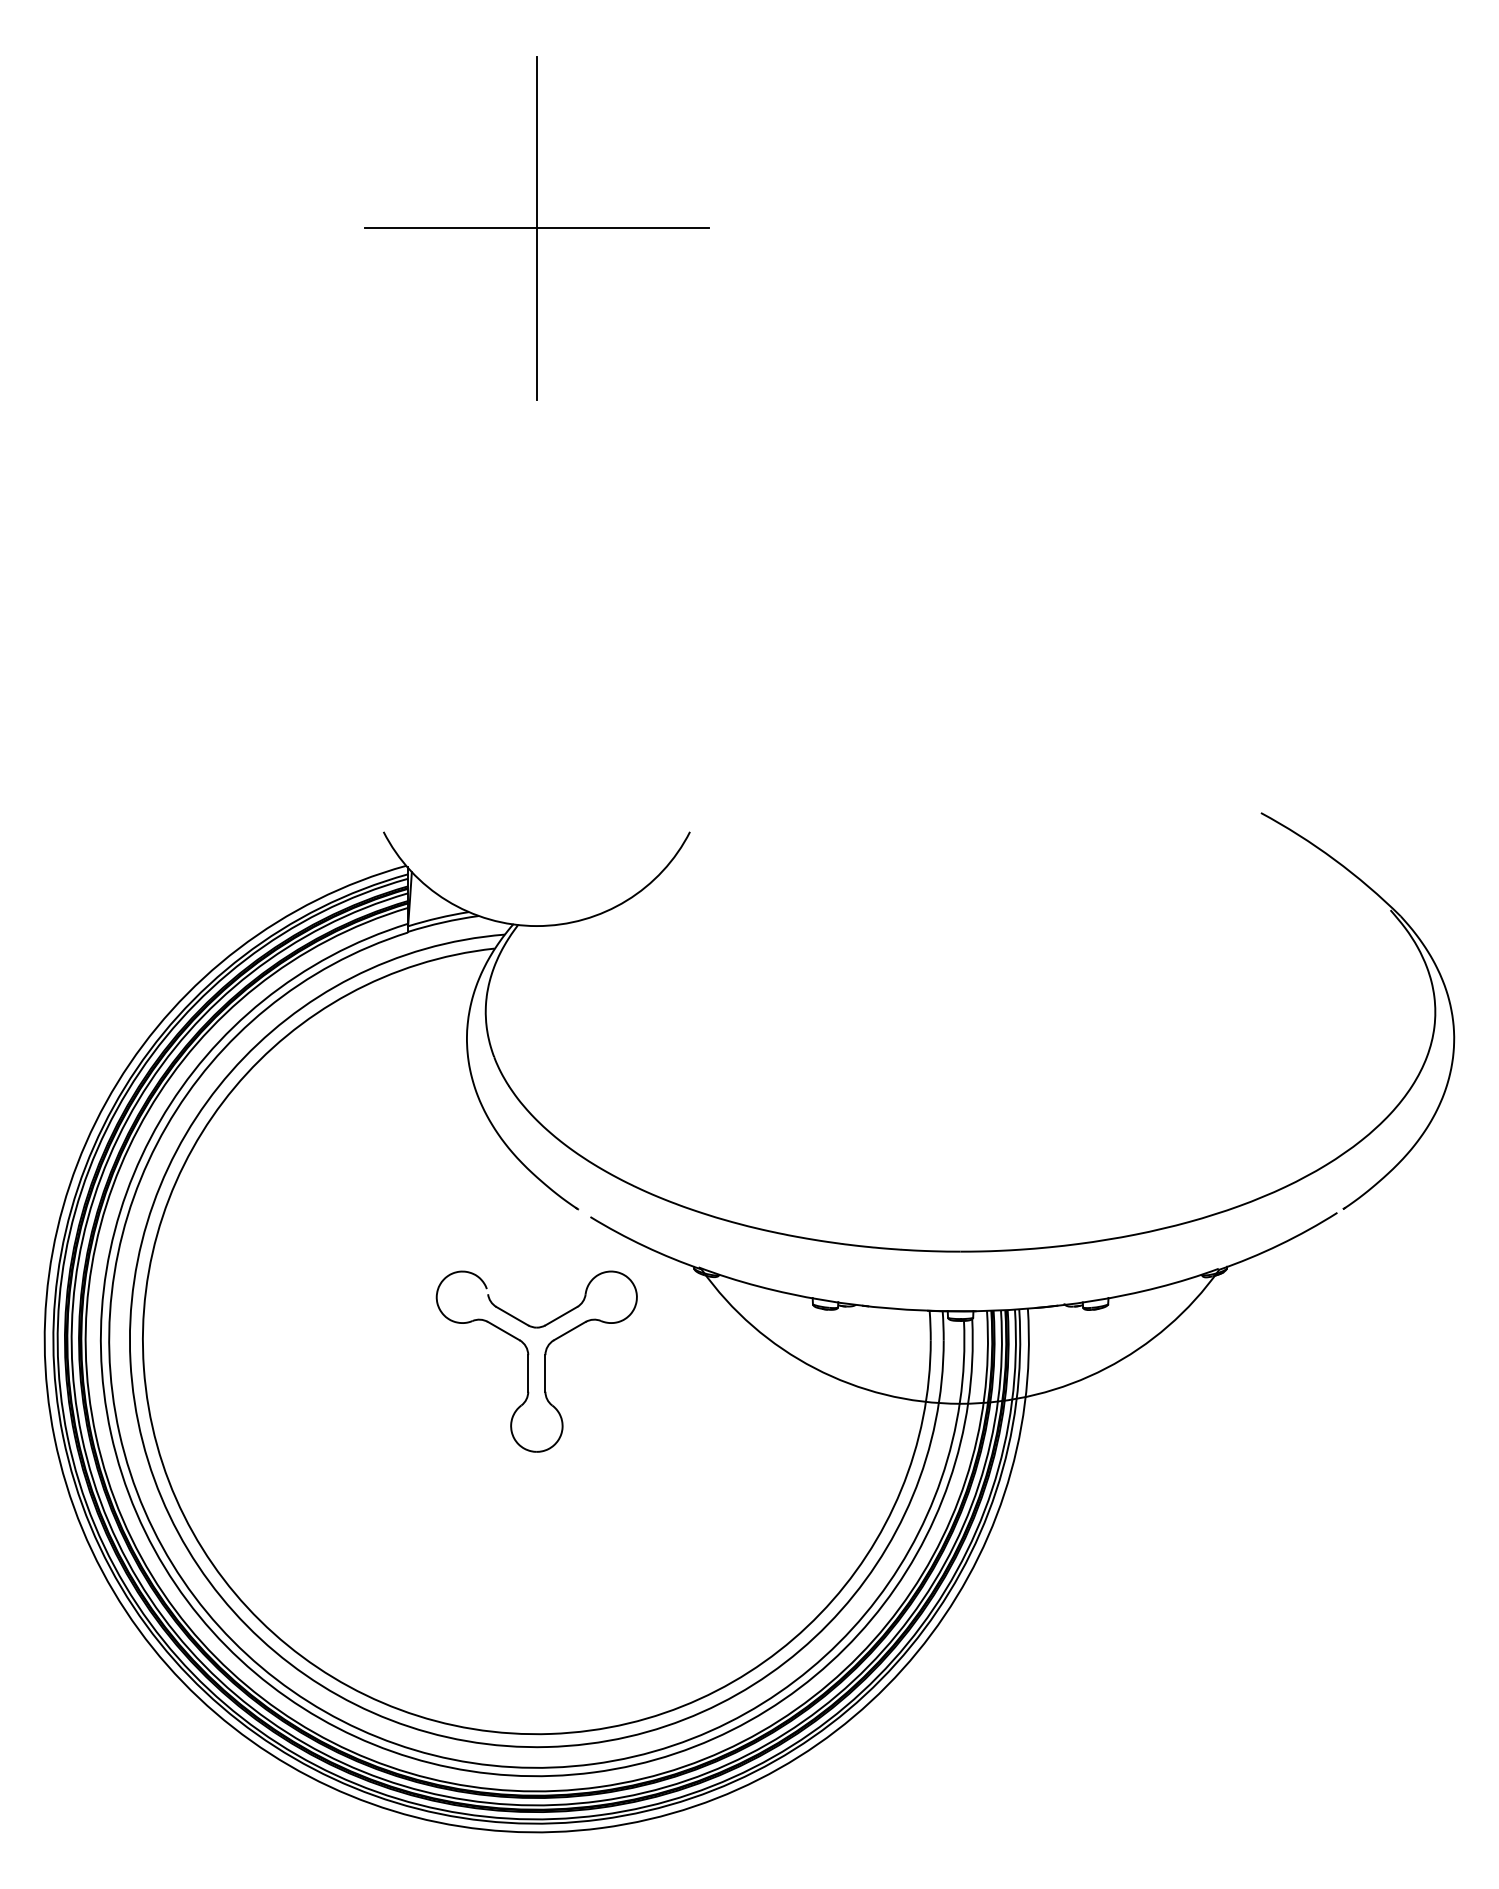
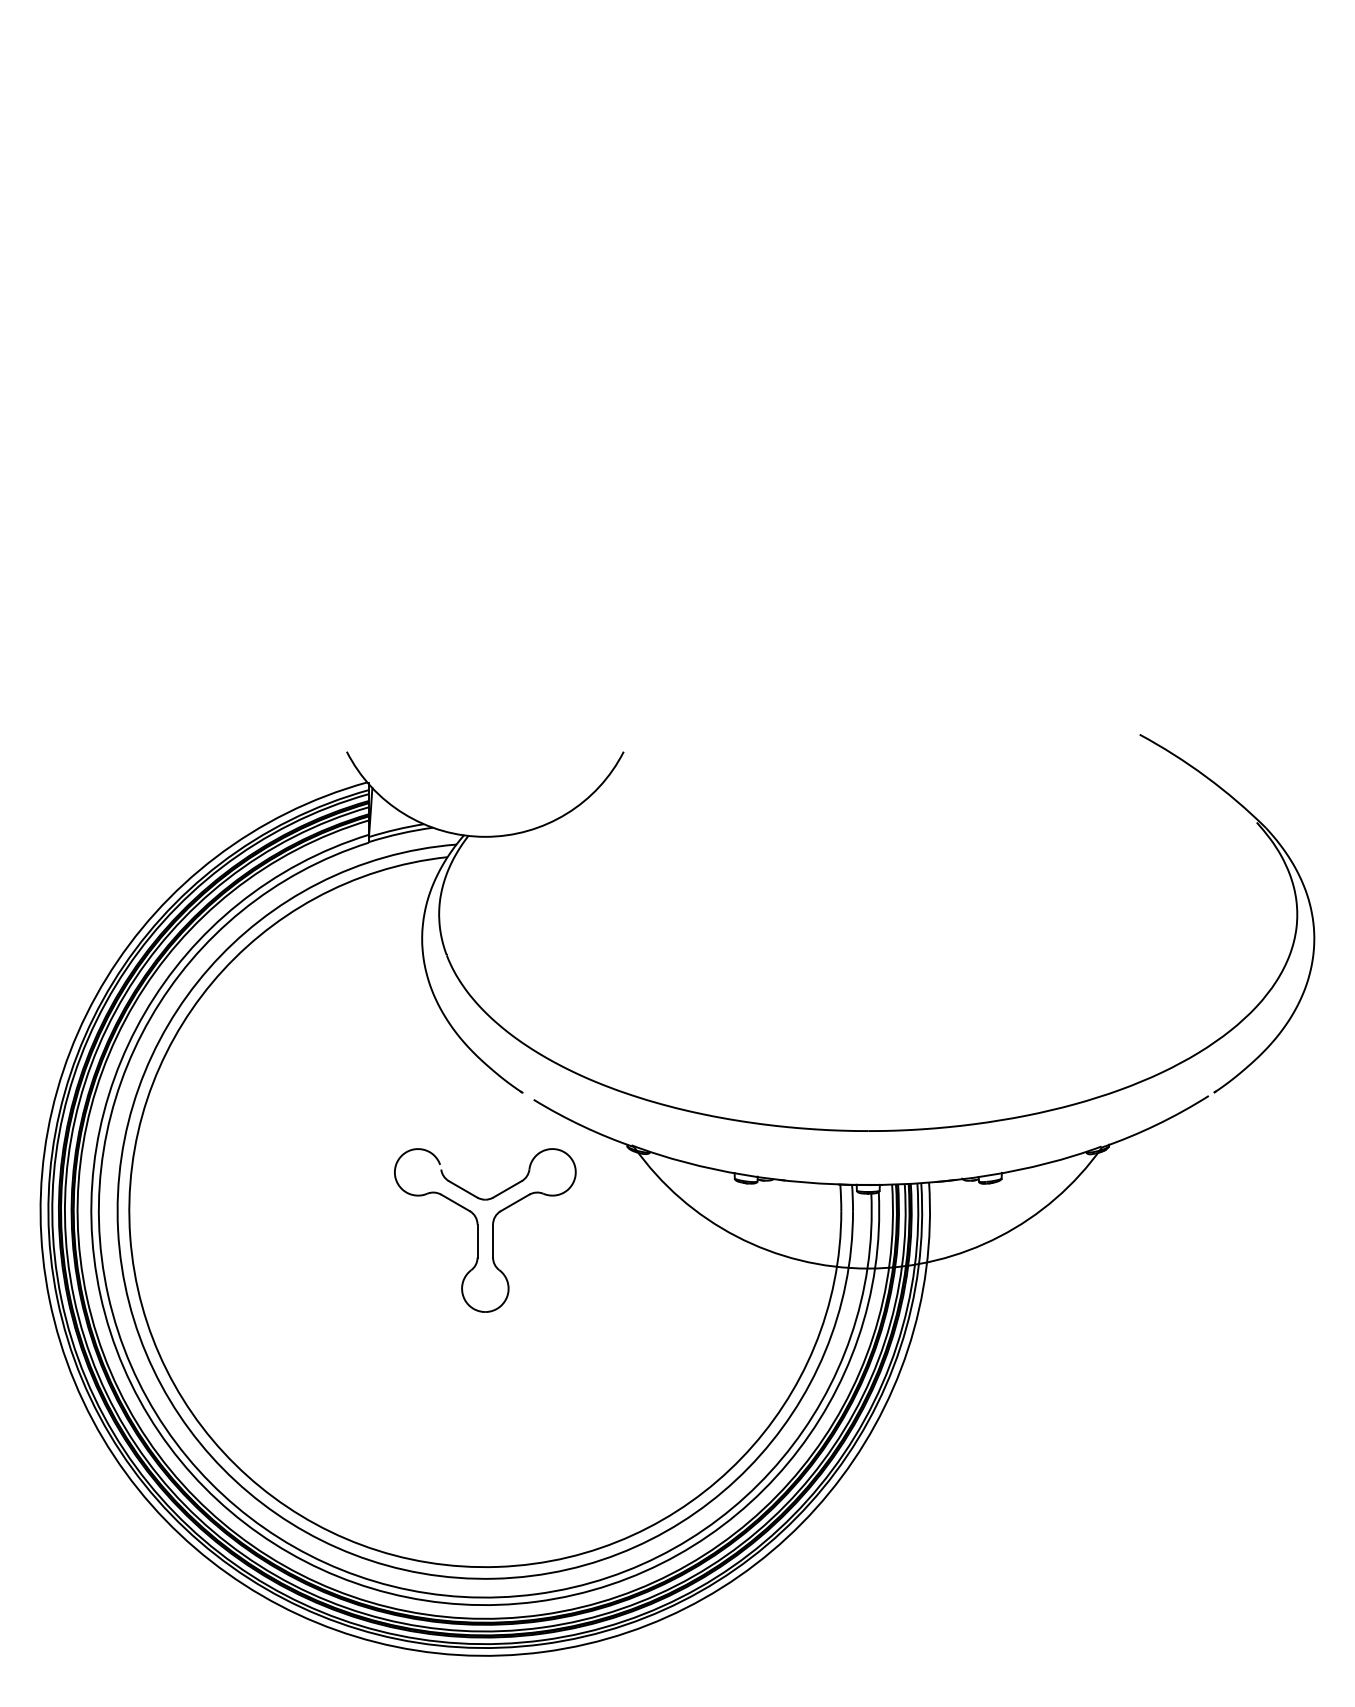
part: (536, 228) -> (485, 206), removed

